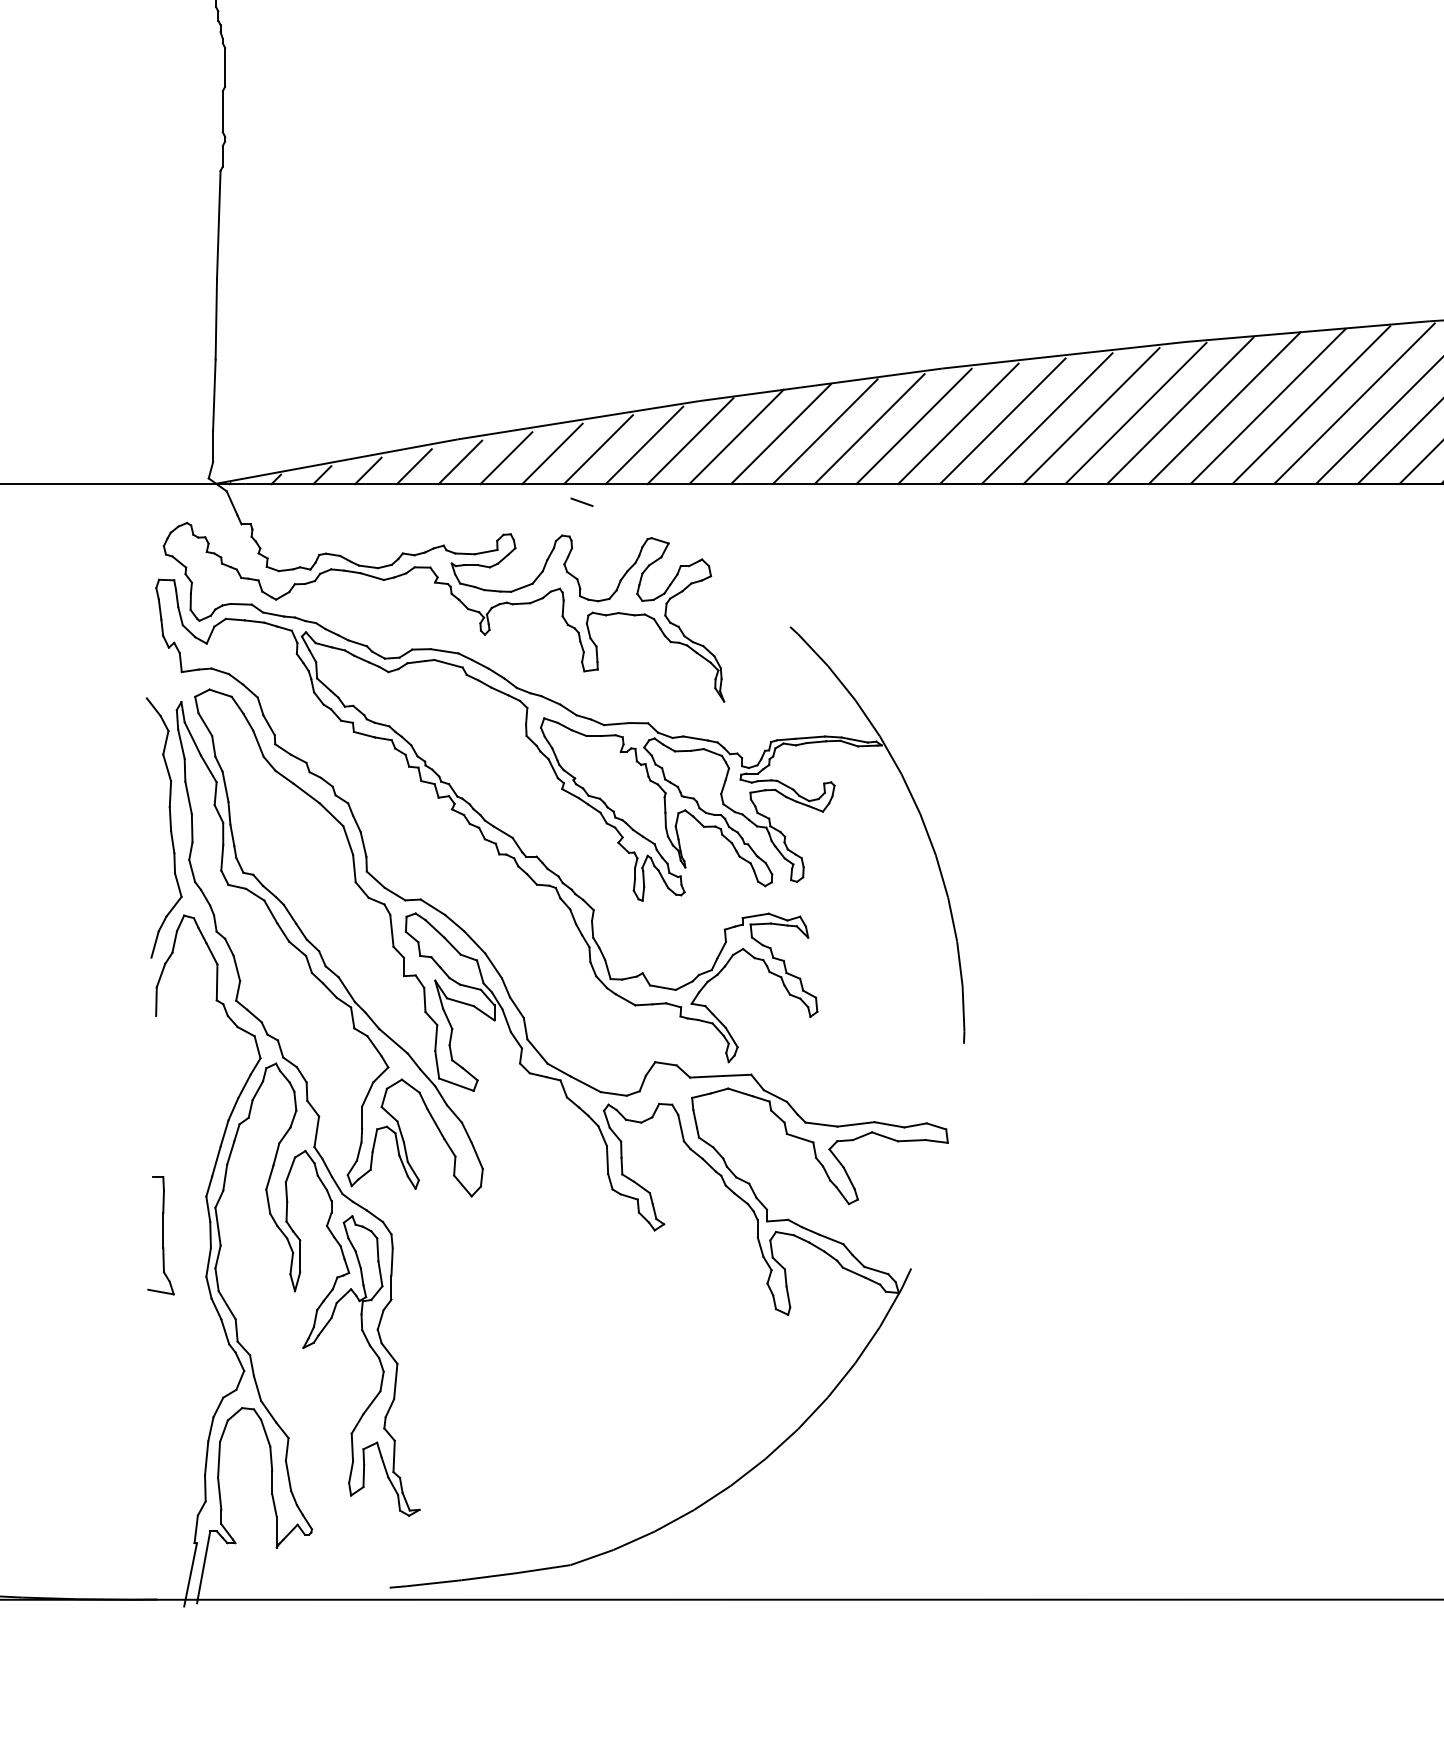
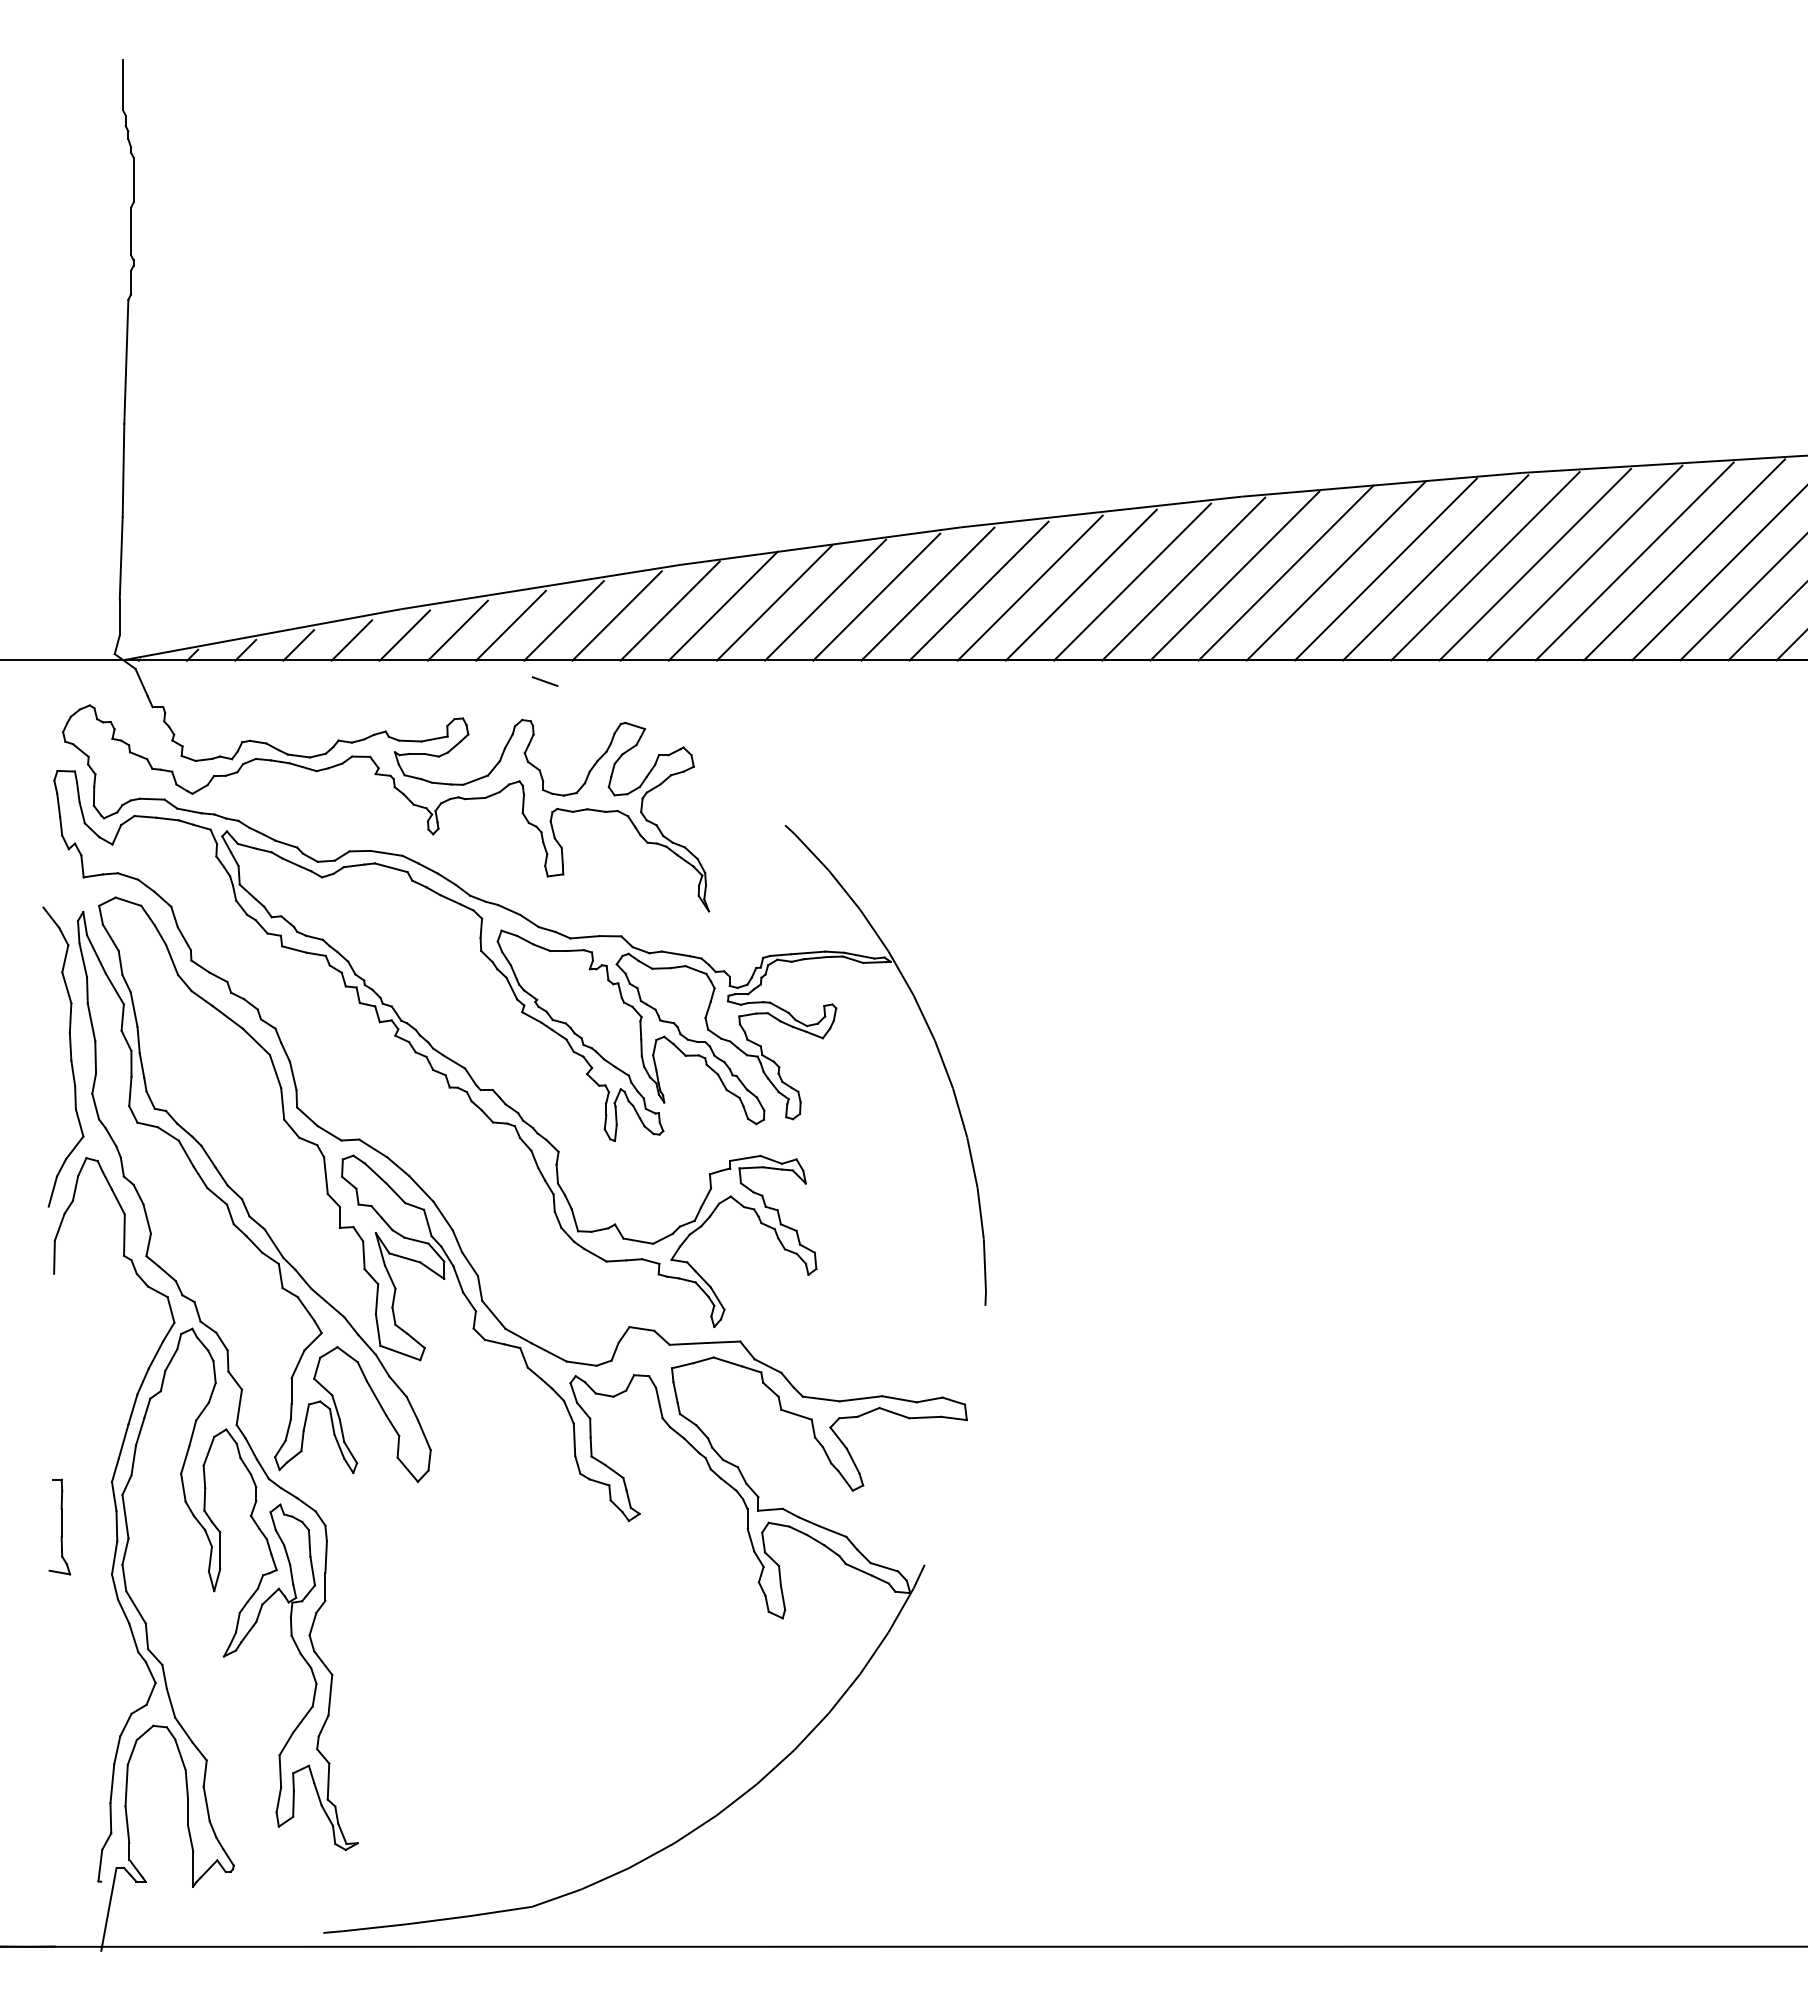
part: (160, 1235) -> (59, 1526), size x0.7
line: (190, 1574) -> (93, 1917), removed

